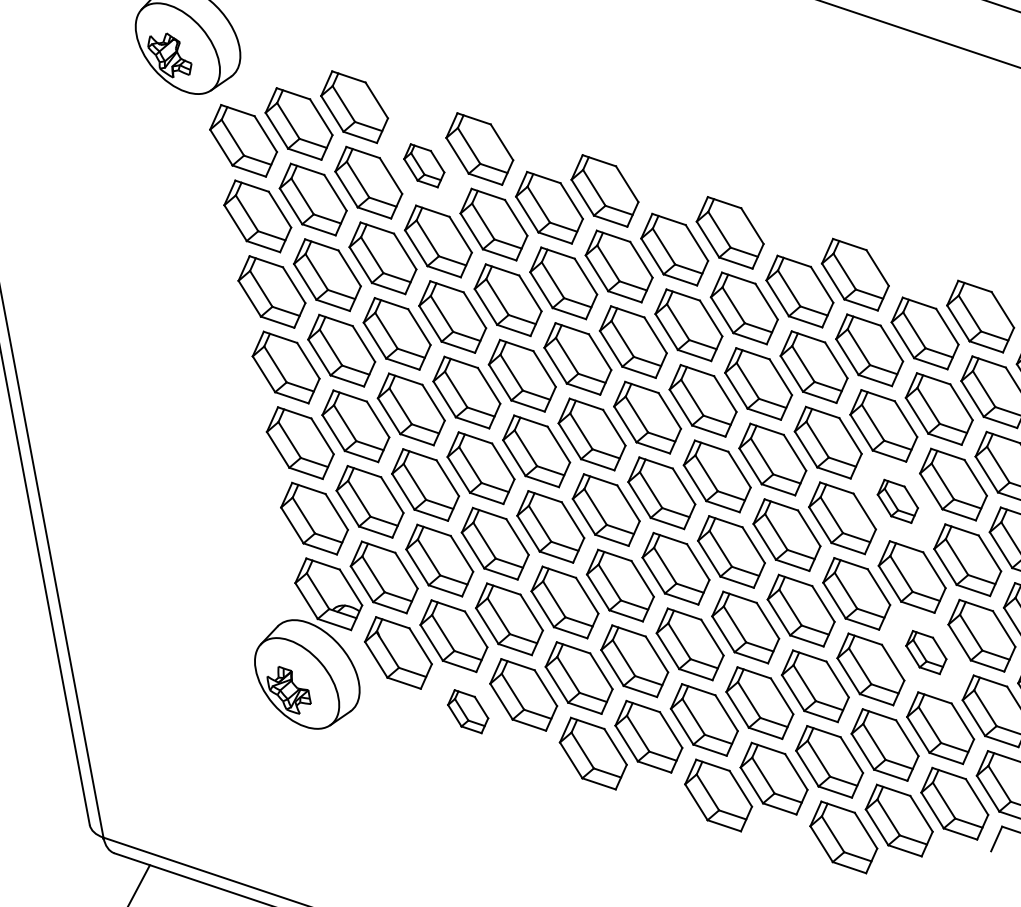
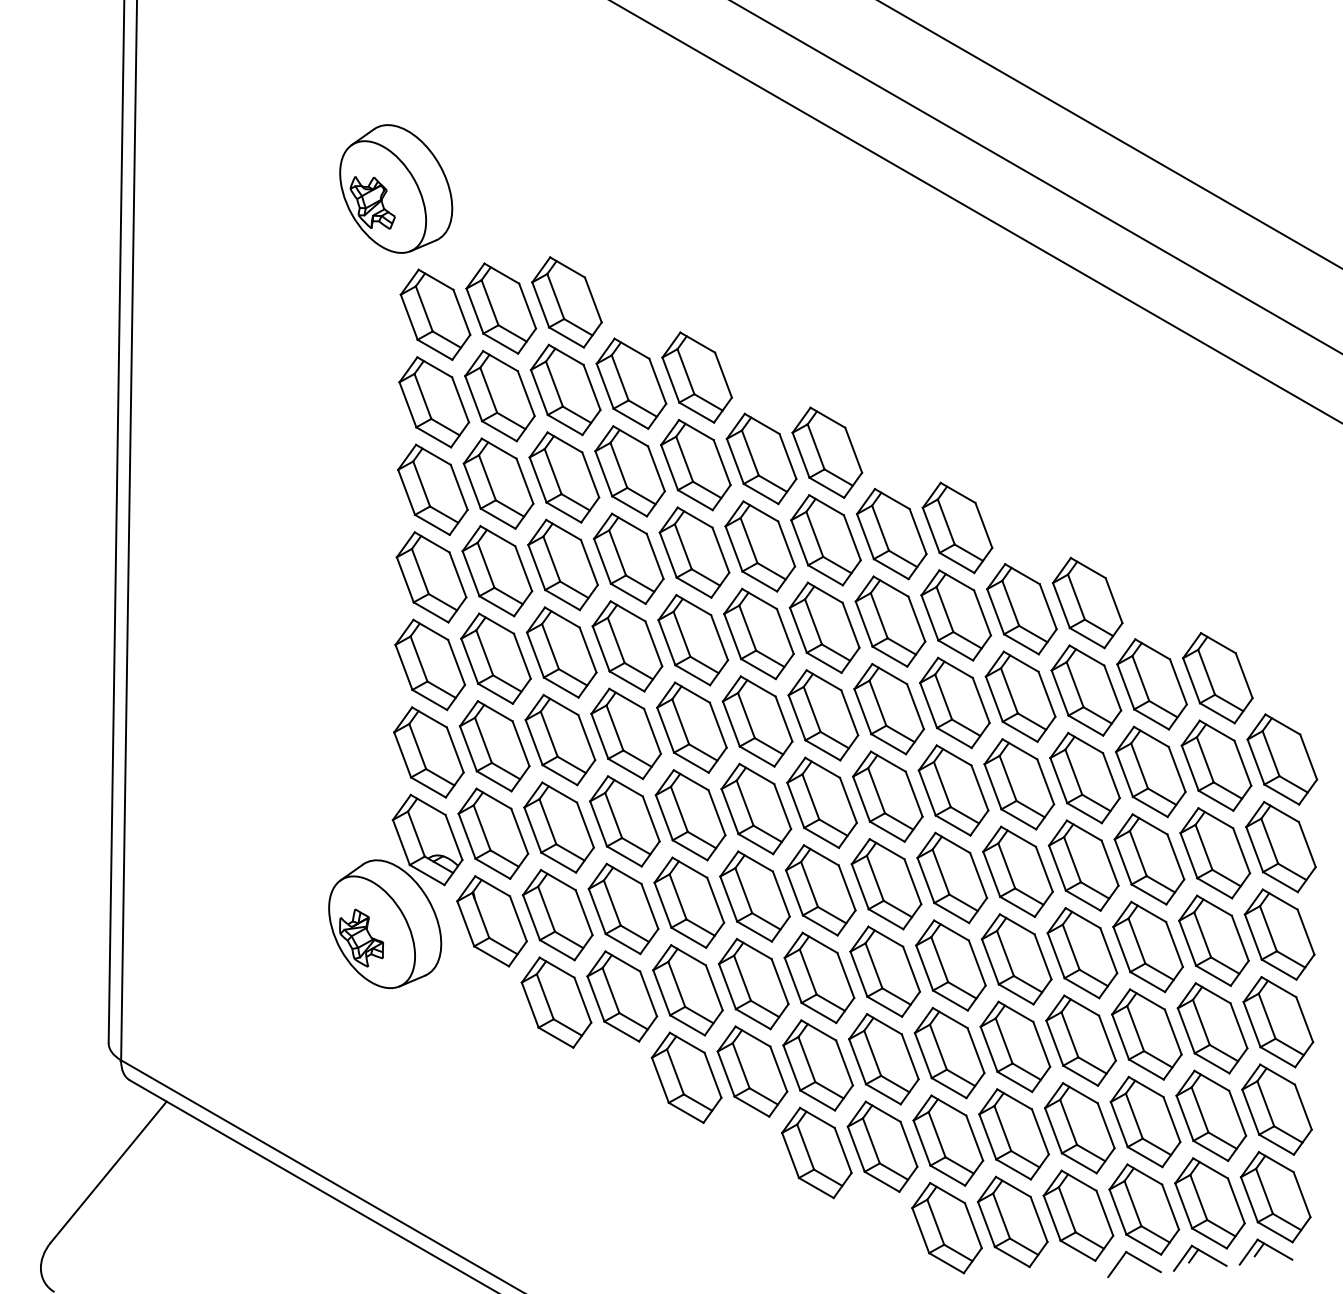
part: (424, 165) -> (631, 383), size x1.67
part: (897, 501) -> (1083, 865), size x1.67
part: (925, 652) -> (1080, 1040), size x1.67
part: (468, 711) -> (556, 1002), size x1.67

